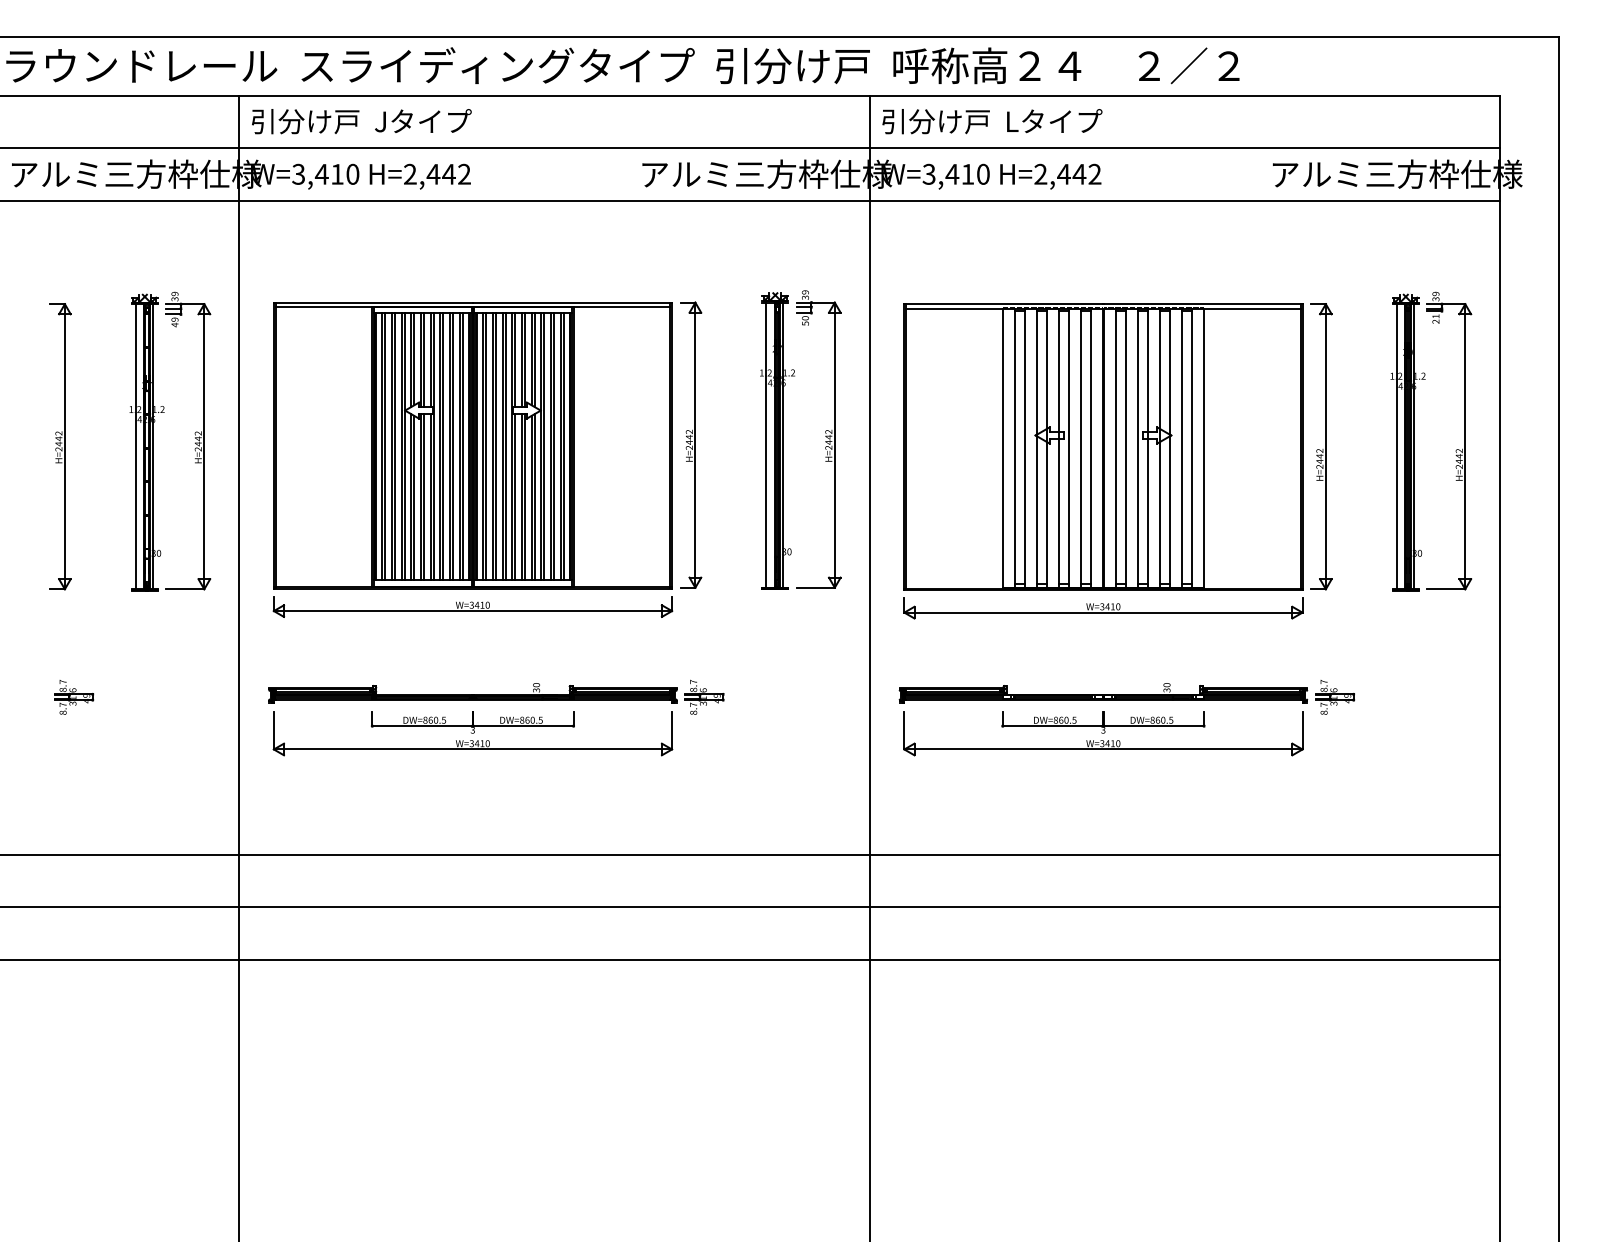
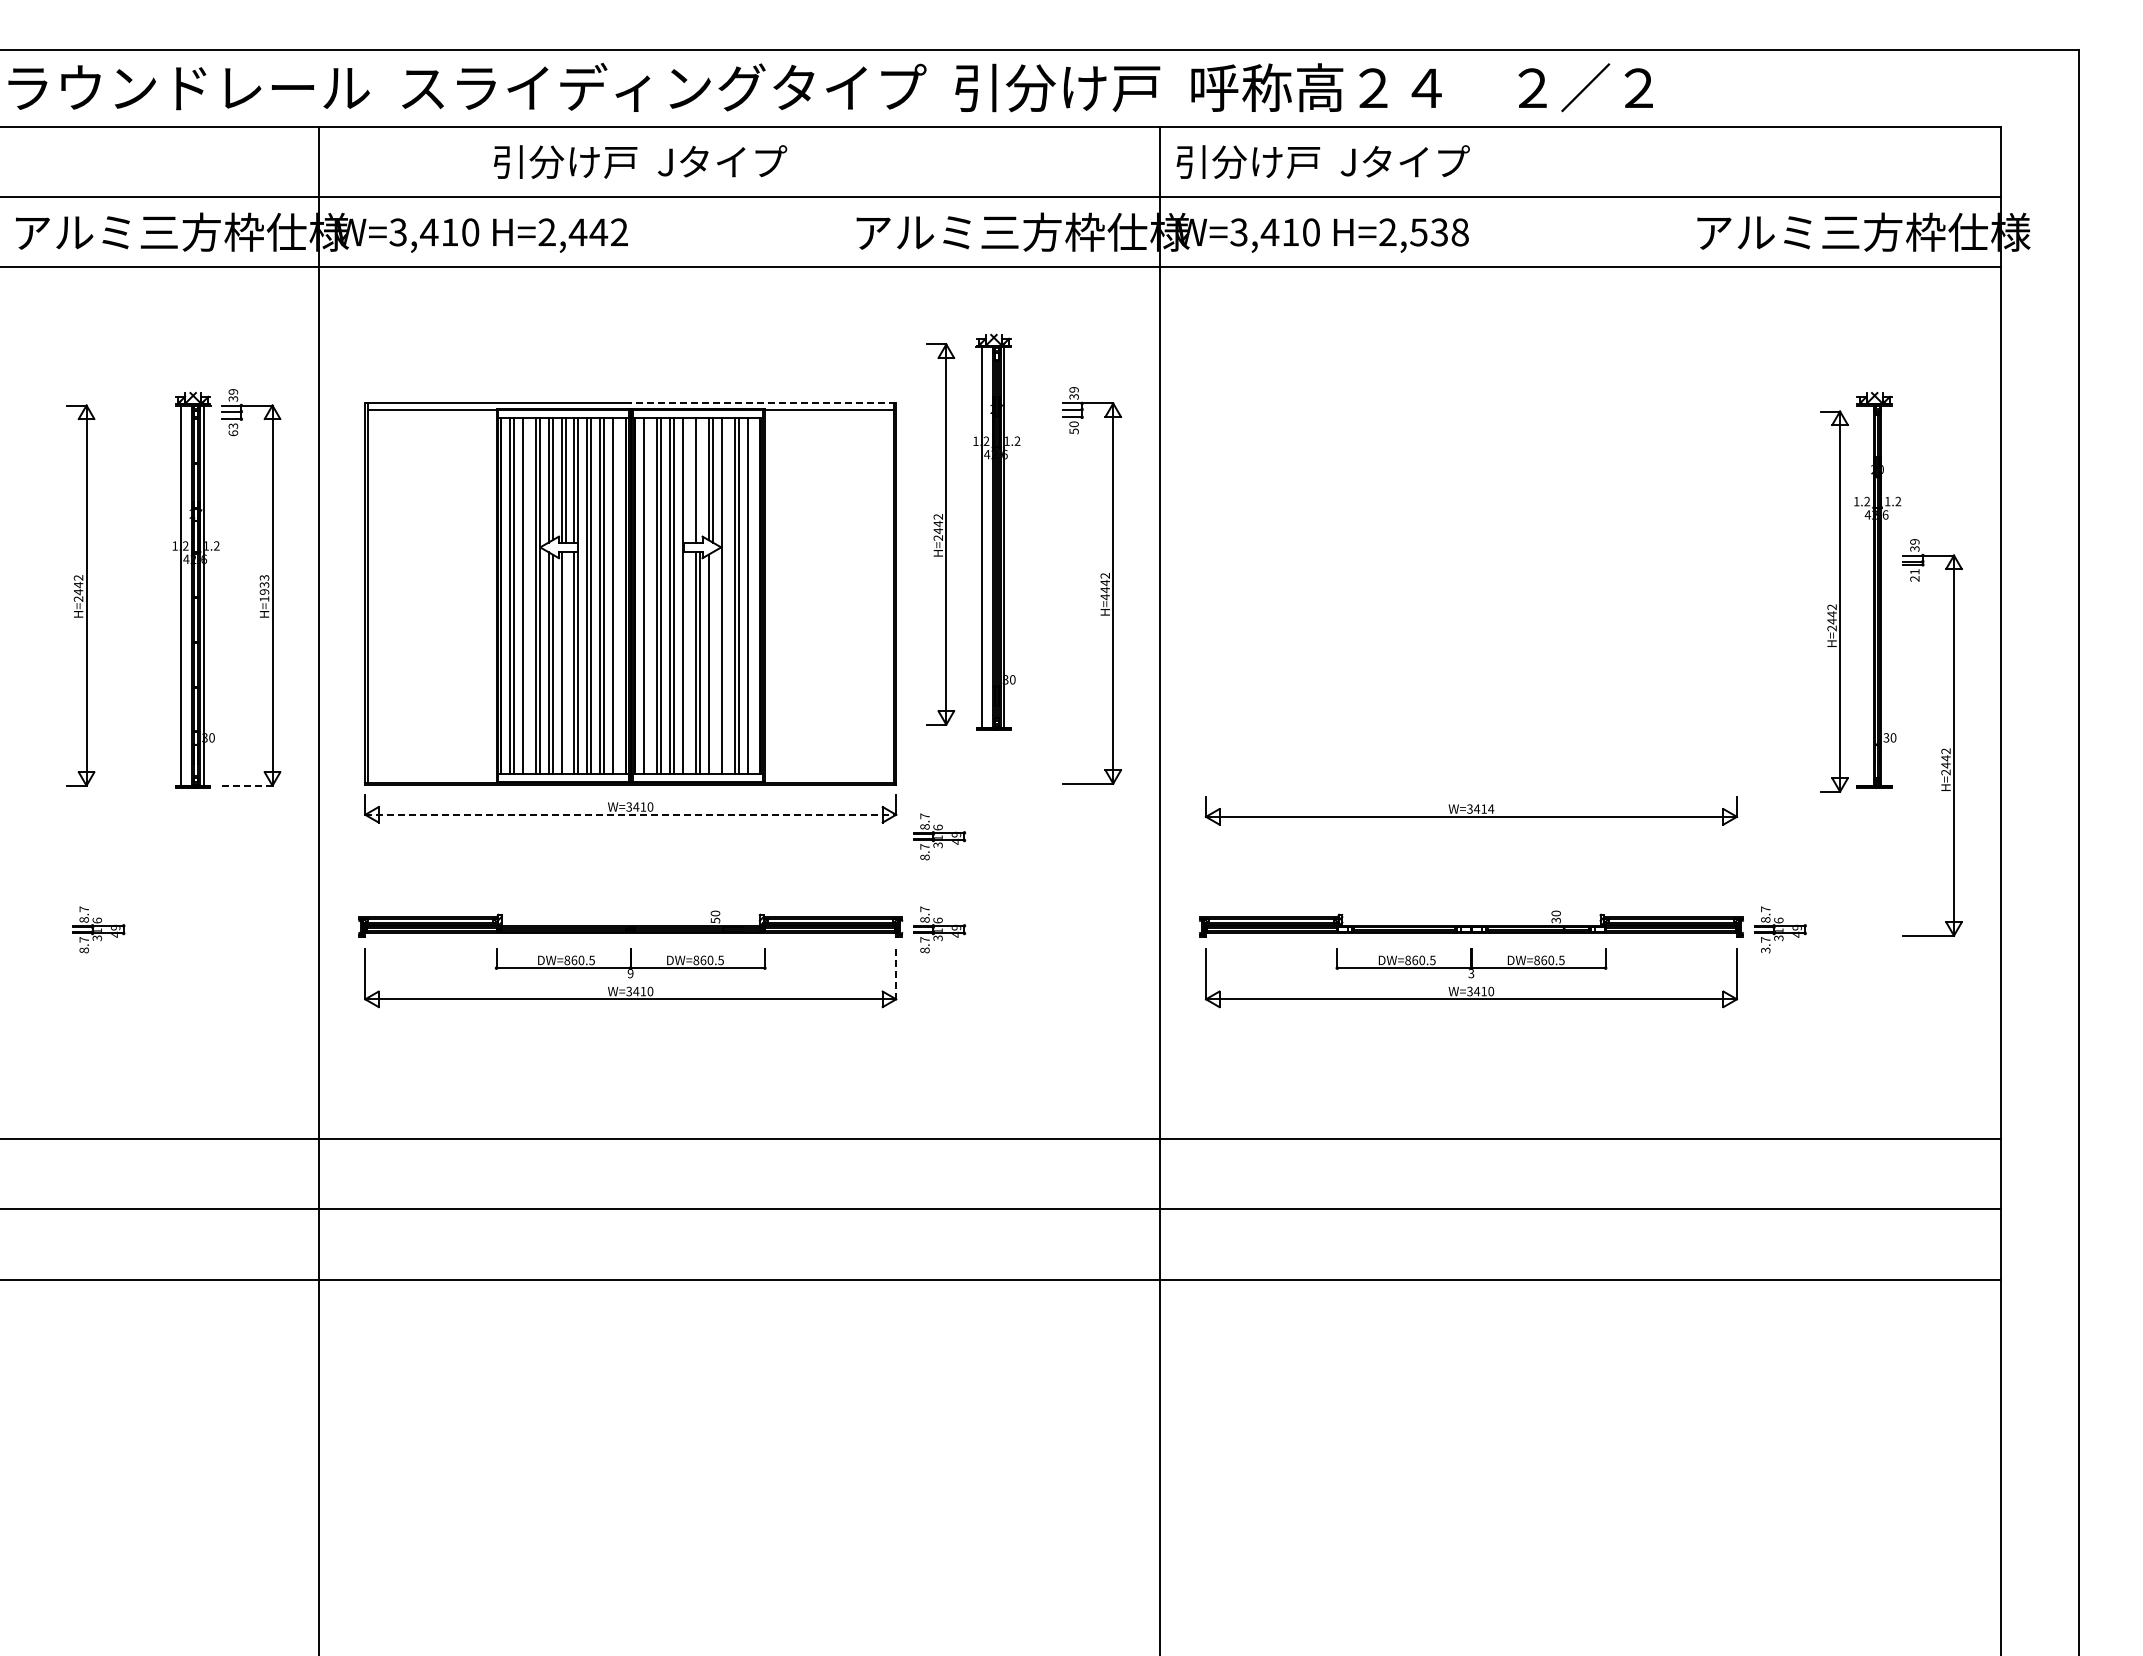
text: (361, 121) -> (640, 161), moved
text: (1053, 121) -> (1405, 161), 引分け戸  Lタイプ -> 引分け戸  Jタイプ
text: (1078, 174) -> (1438, 232), H=2,442 -> H=2,538
line: (572, 302) -> (763, 403), solid -> dashed
text: (175, 322) -> (233, 429), 49 -> 63
line: (515, 359) -> (687, 479), removed
line: (524, 359) -> (699, 479), removed
part: (777, 440) -> (996, 531), moved
text: (198, 441) -> (264, 588), H=2442 -> H=1933
part: (691, 445) -> (940, 534), moved
line: (394, 446) -> (526, 595), removed
line: (463, 446) -> (617, 595), removed
line: (486, 446) -> (648, 595), removed
line: (544, 446) -> (725, 595), removed
line: (563, 446) -> (751, 595), removed
part: (1321, 446) -> (1834, 601), moved
line: (1396, 446) -> (1862, 595), removed
line: (1413, 446) -> (1885, 595), removed
part: (1103, 447) -> (1471, 596), removed
text: (828, 448) -> (1104, 597), H=2442 -> H=4442
part: (1457, 448) -> (1943, 748), moved
line: (424, 496) -> (565, 662), removed
line: (515, 496) -> (687, 662), removed
line: (534, 496) -> (712, 662), removed
line: (185, 589) -> (247, 785), solid -> dashed
text: (1118, 606) -> (1491, 808), W=3410 -> W=3414
line: (473, 610) -> (631, 814), solid -> dashed
part: (704, 627) -> (939, 836), added
text: (535, 690) -> (714, 920), 30 -> 50
text: (1323, 712) -> (1765, 950), 8.7 -> 3.7
text: (472, 730) -> (630, 973), 3 -> 9
line: (672, 730) -> (896, 974), solid -> dashed

